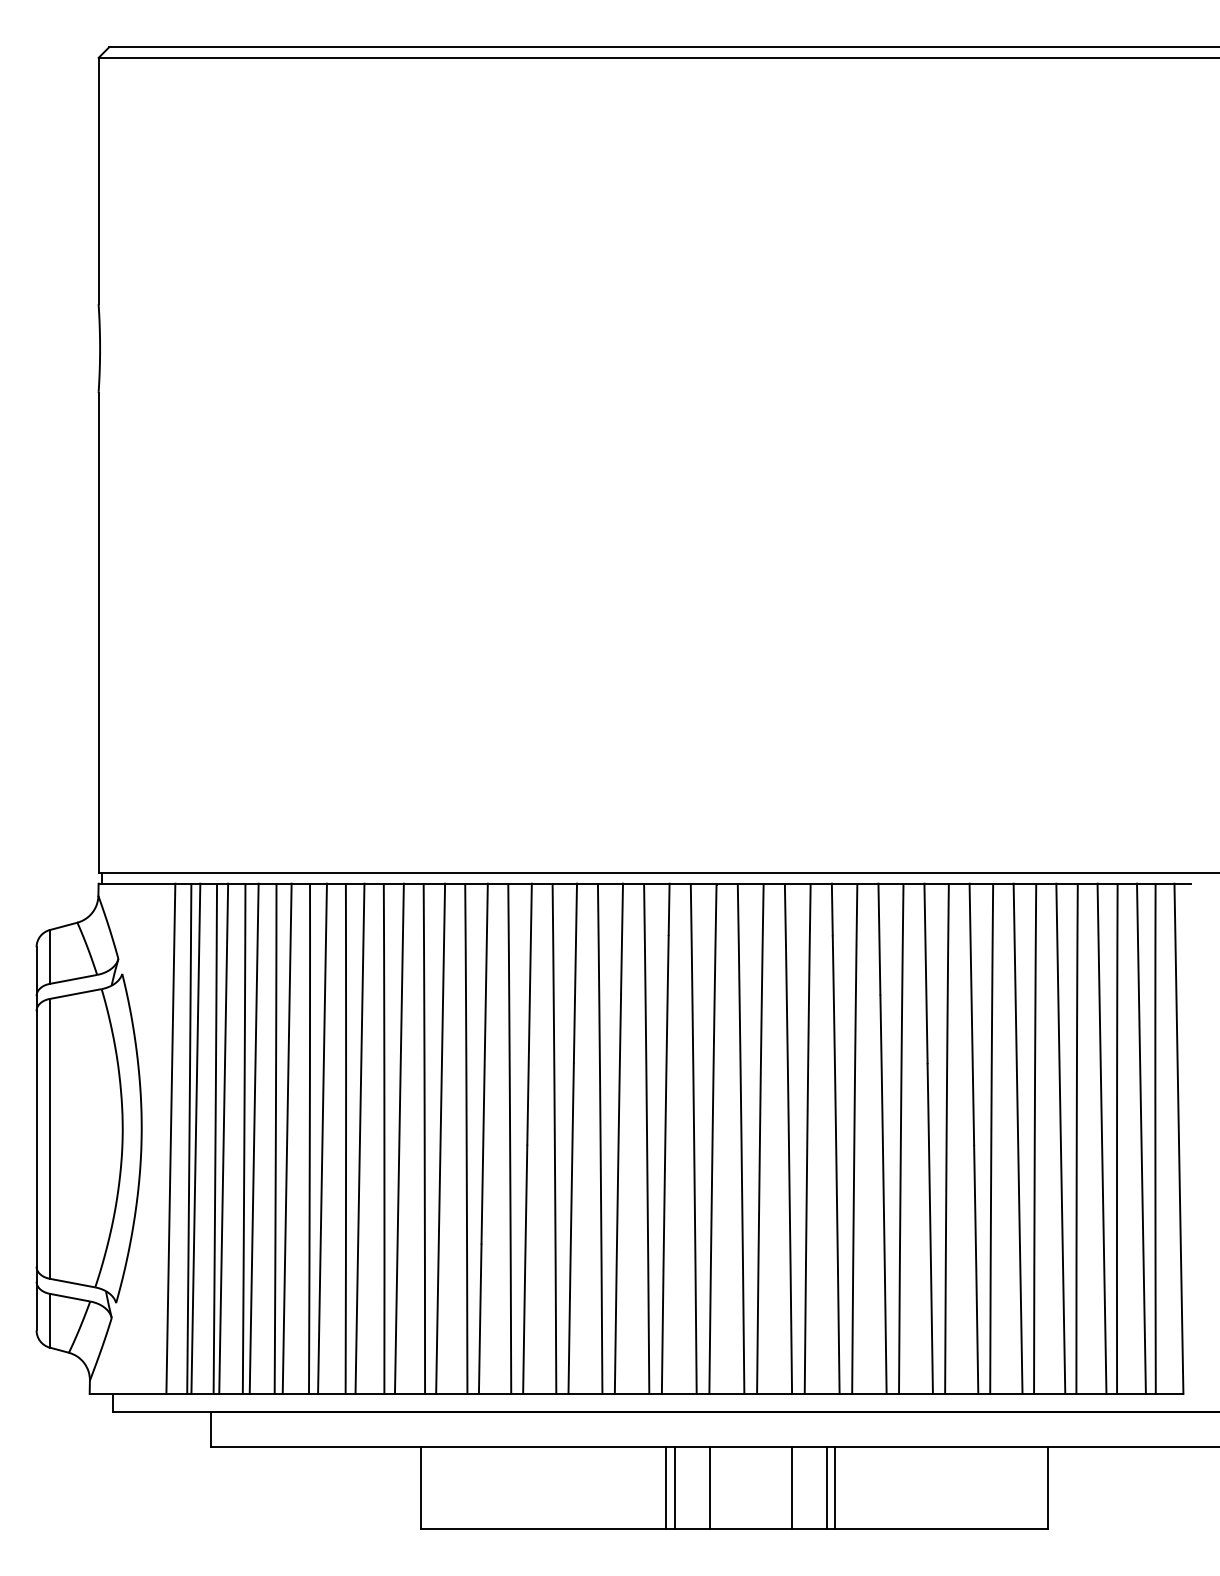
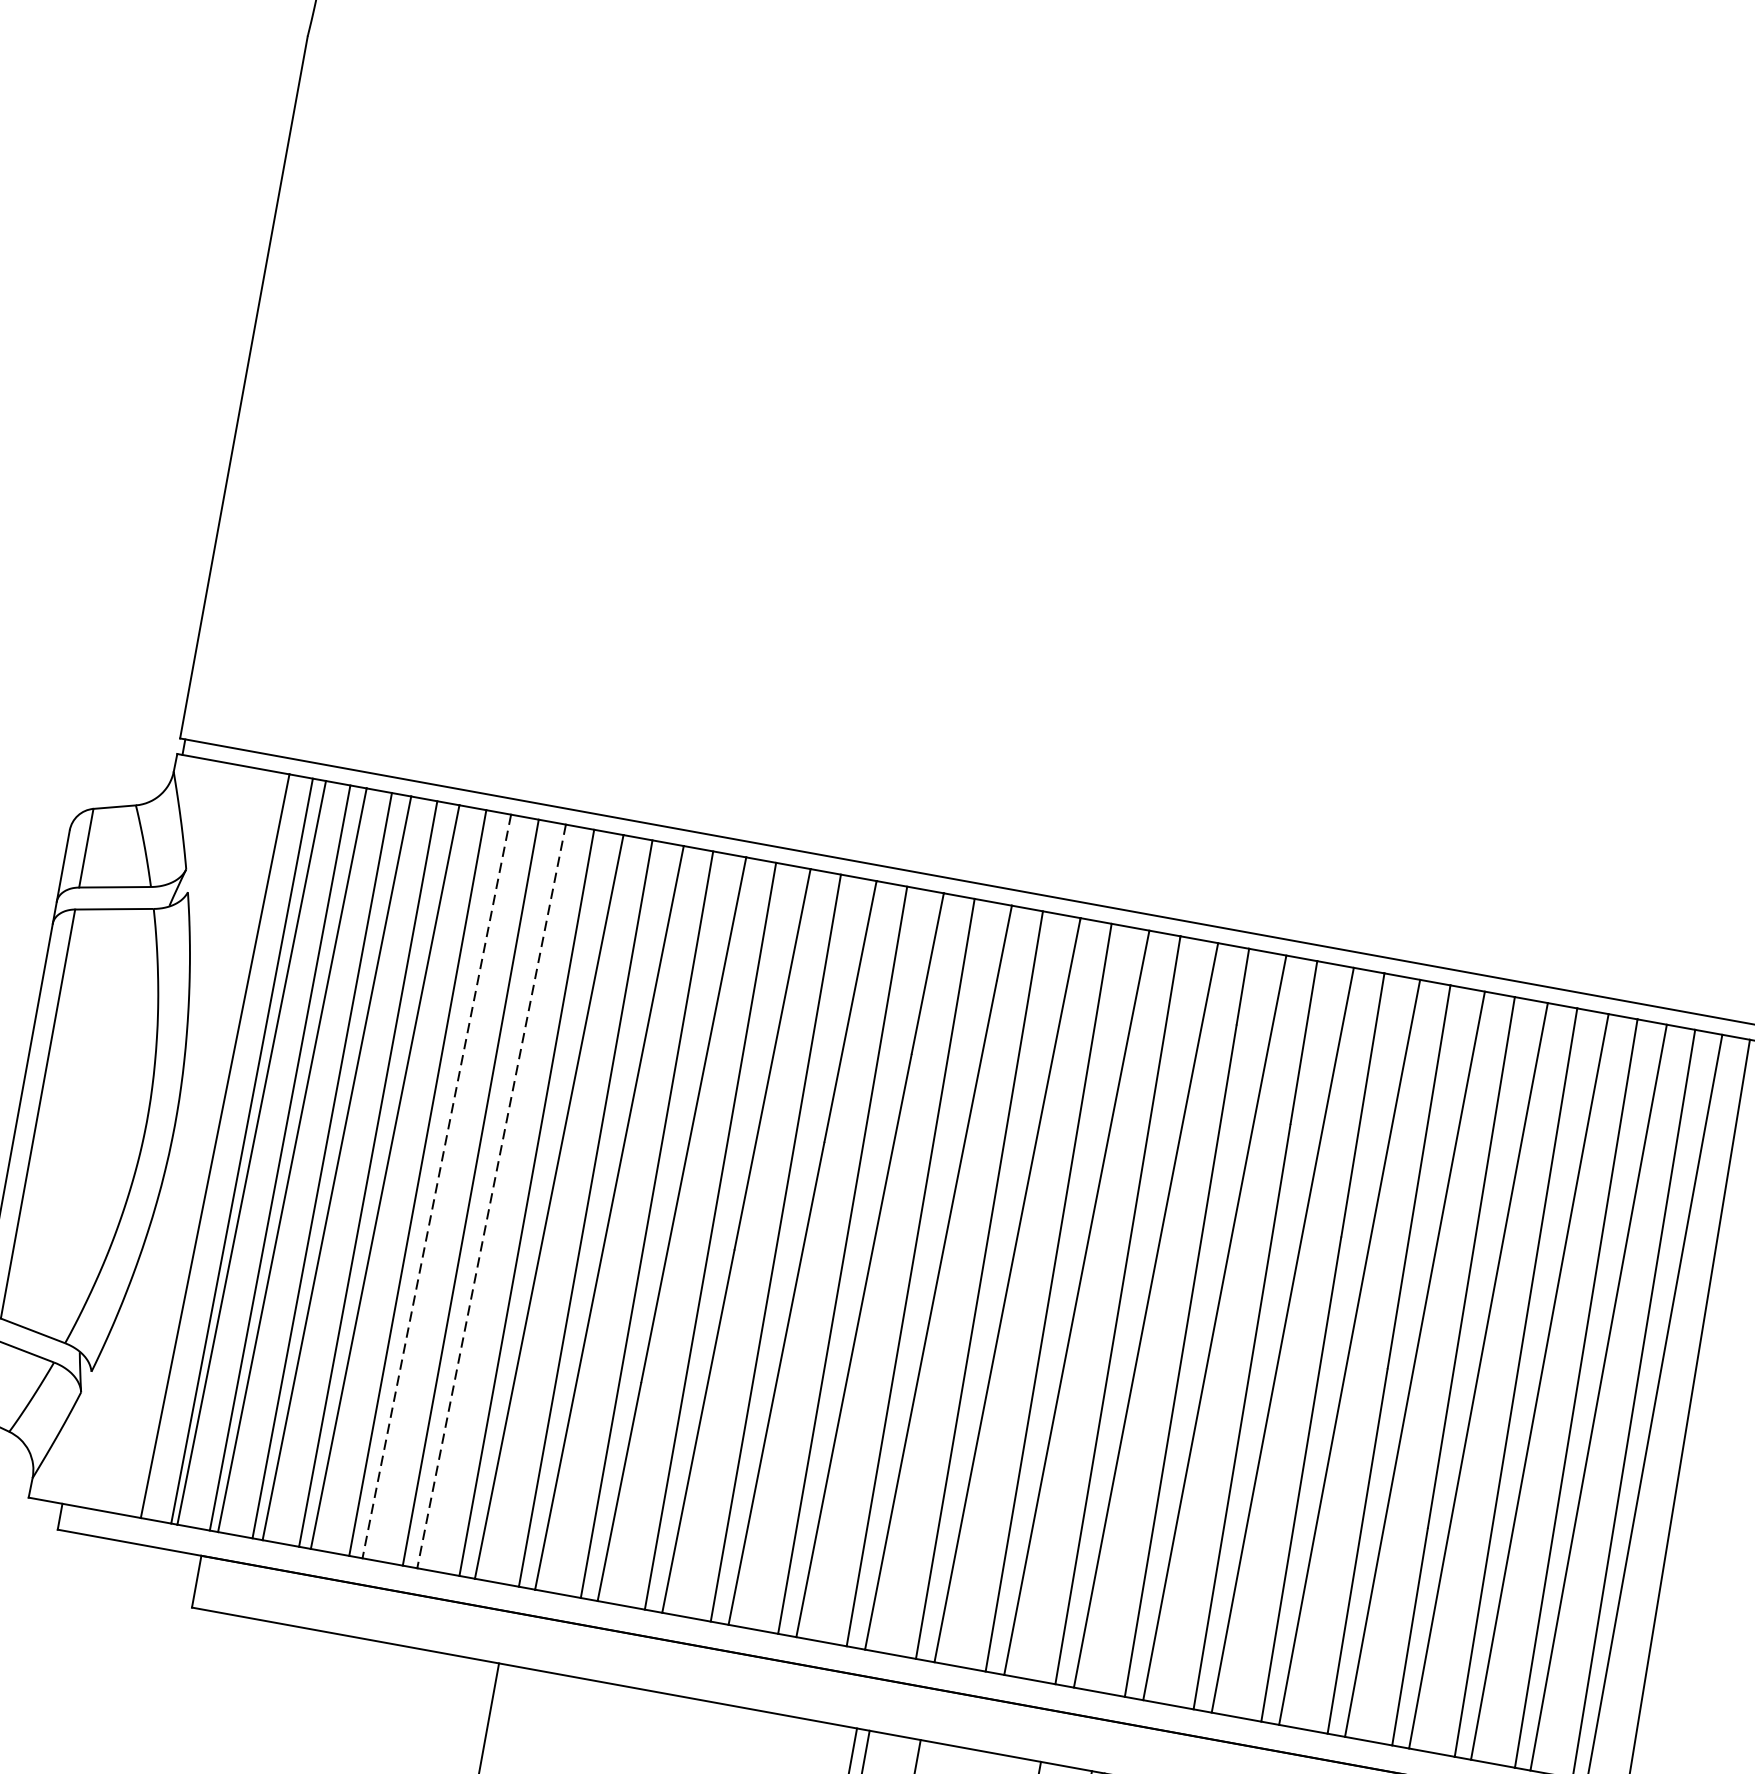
line: (322, 1139) -> (436, 1187), solid -> dashed
line: (359, 1139) -> (490, 1197), solid -> dashed

